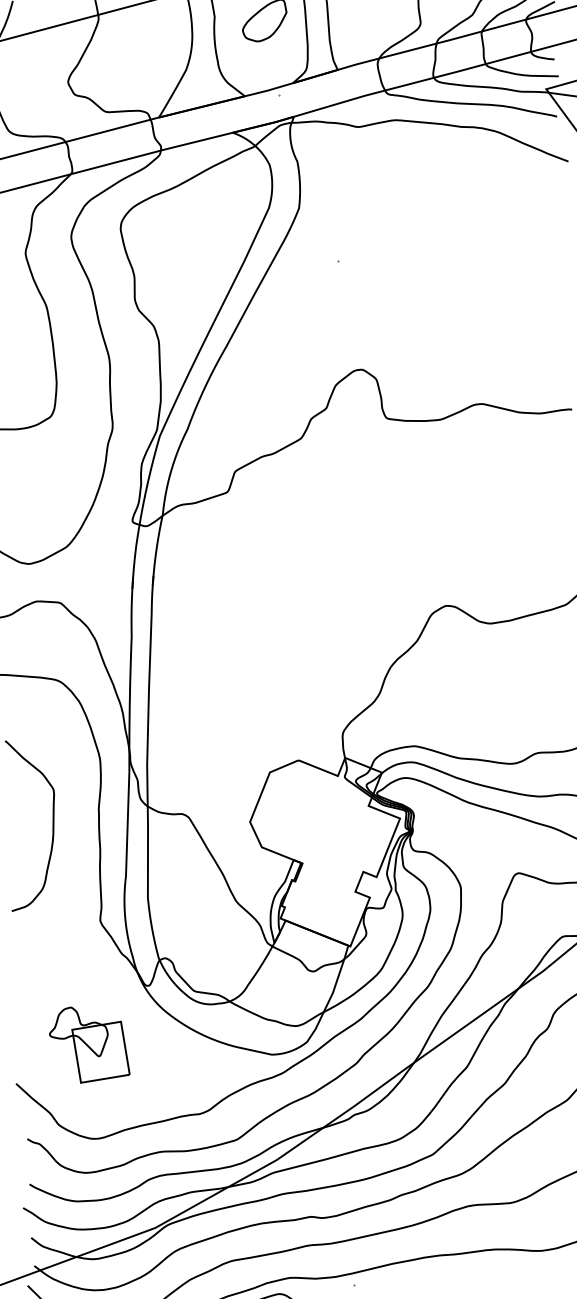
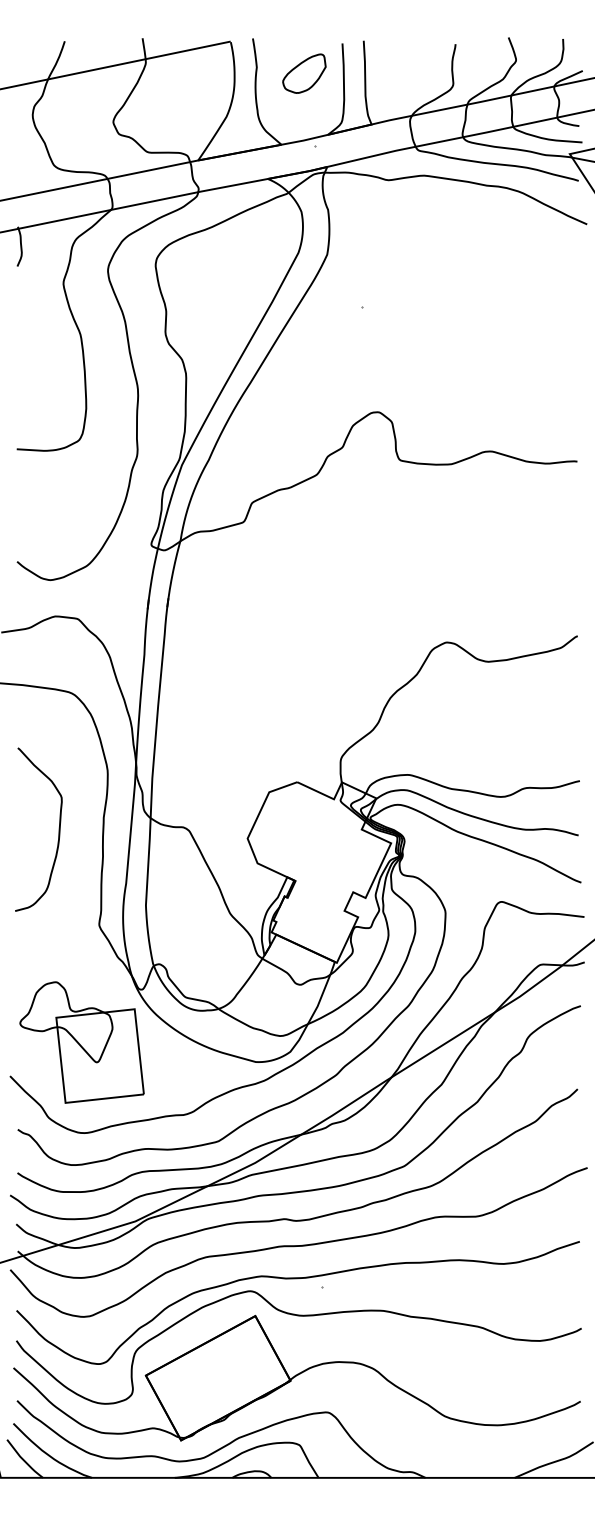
part: (88, 1044) -> (81, 1042), size x1.67

